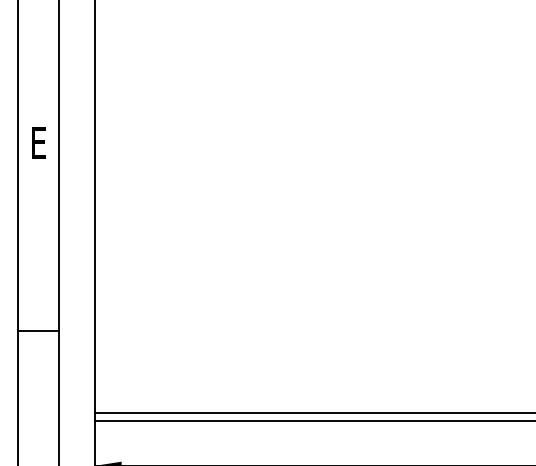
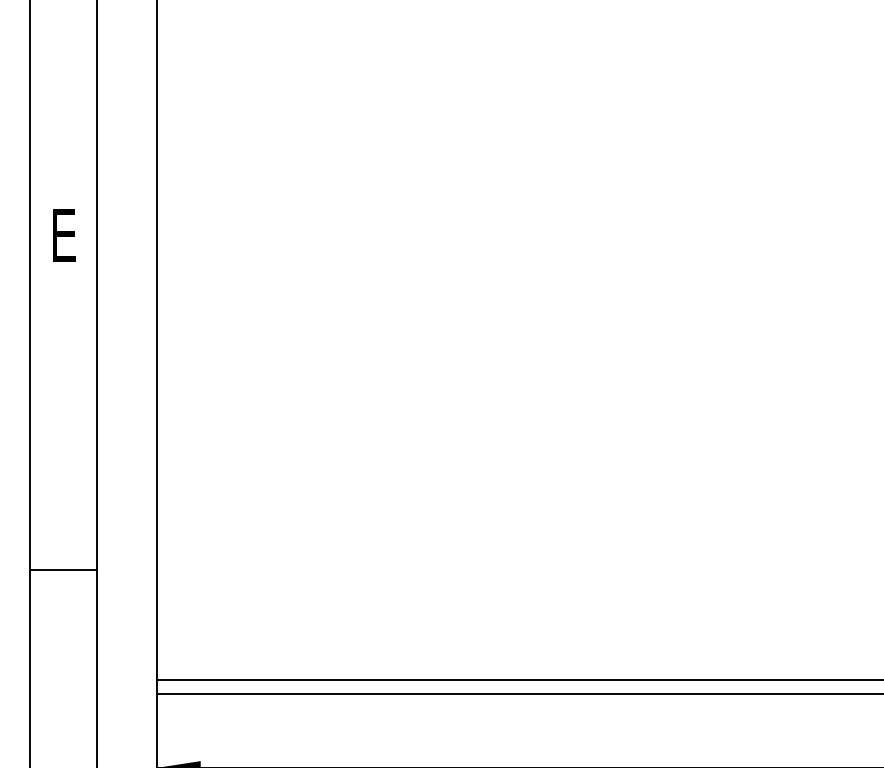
line: (37, 330) -> (61, 569), moved

